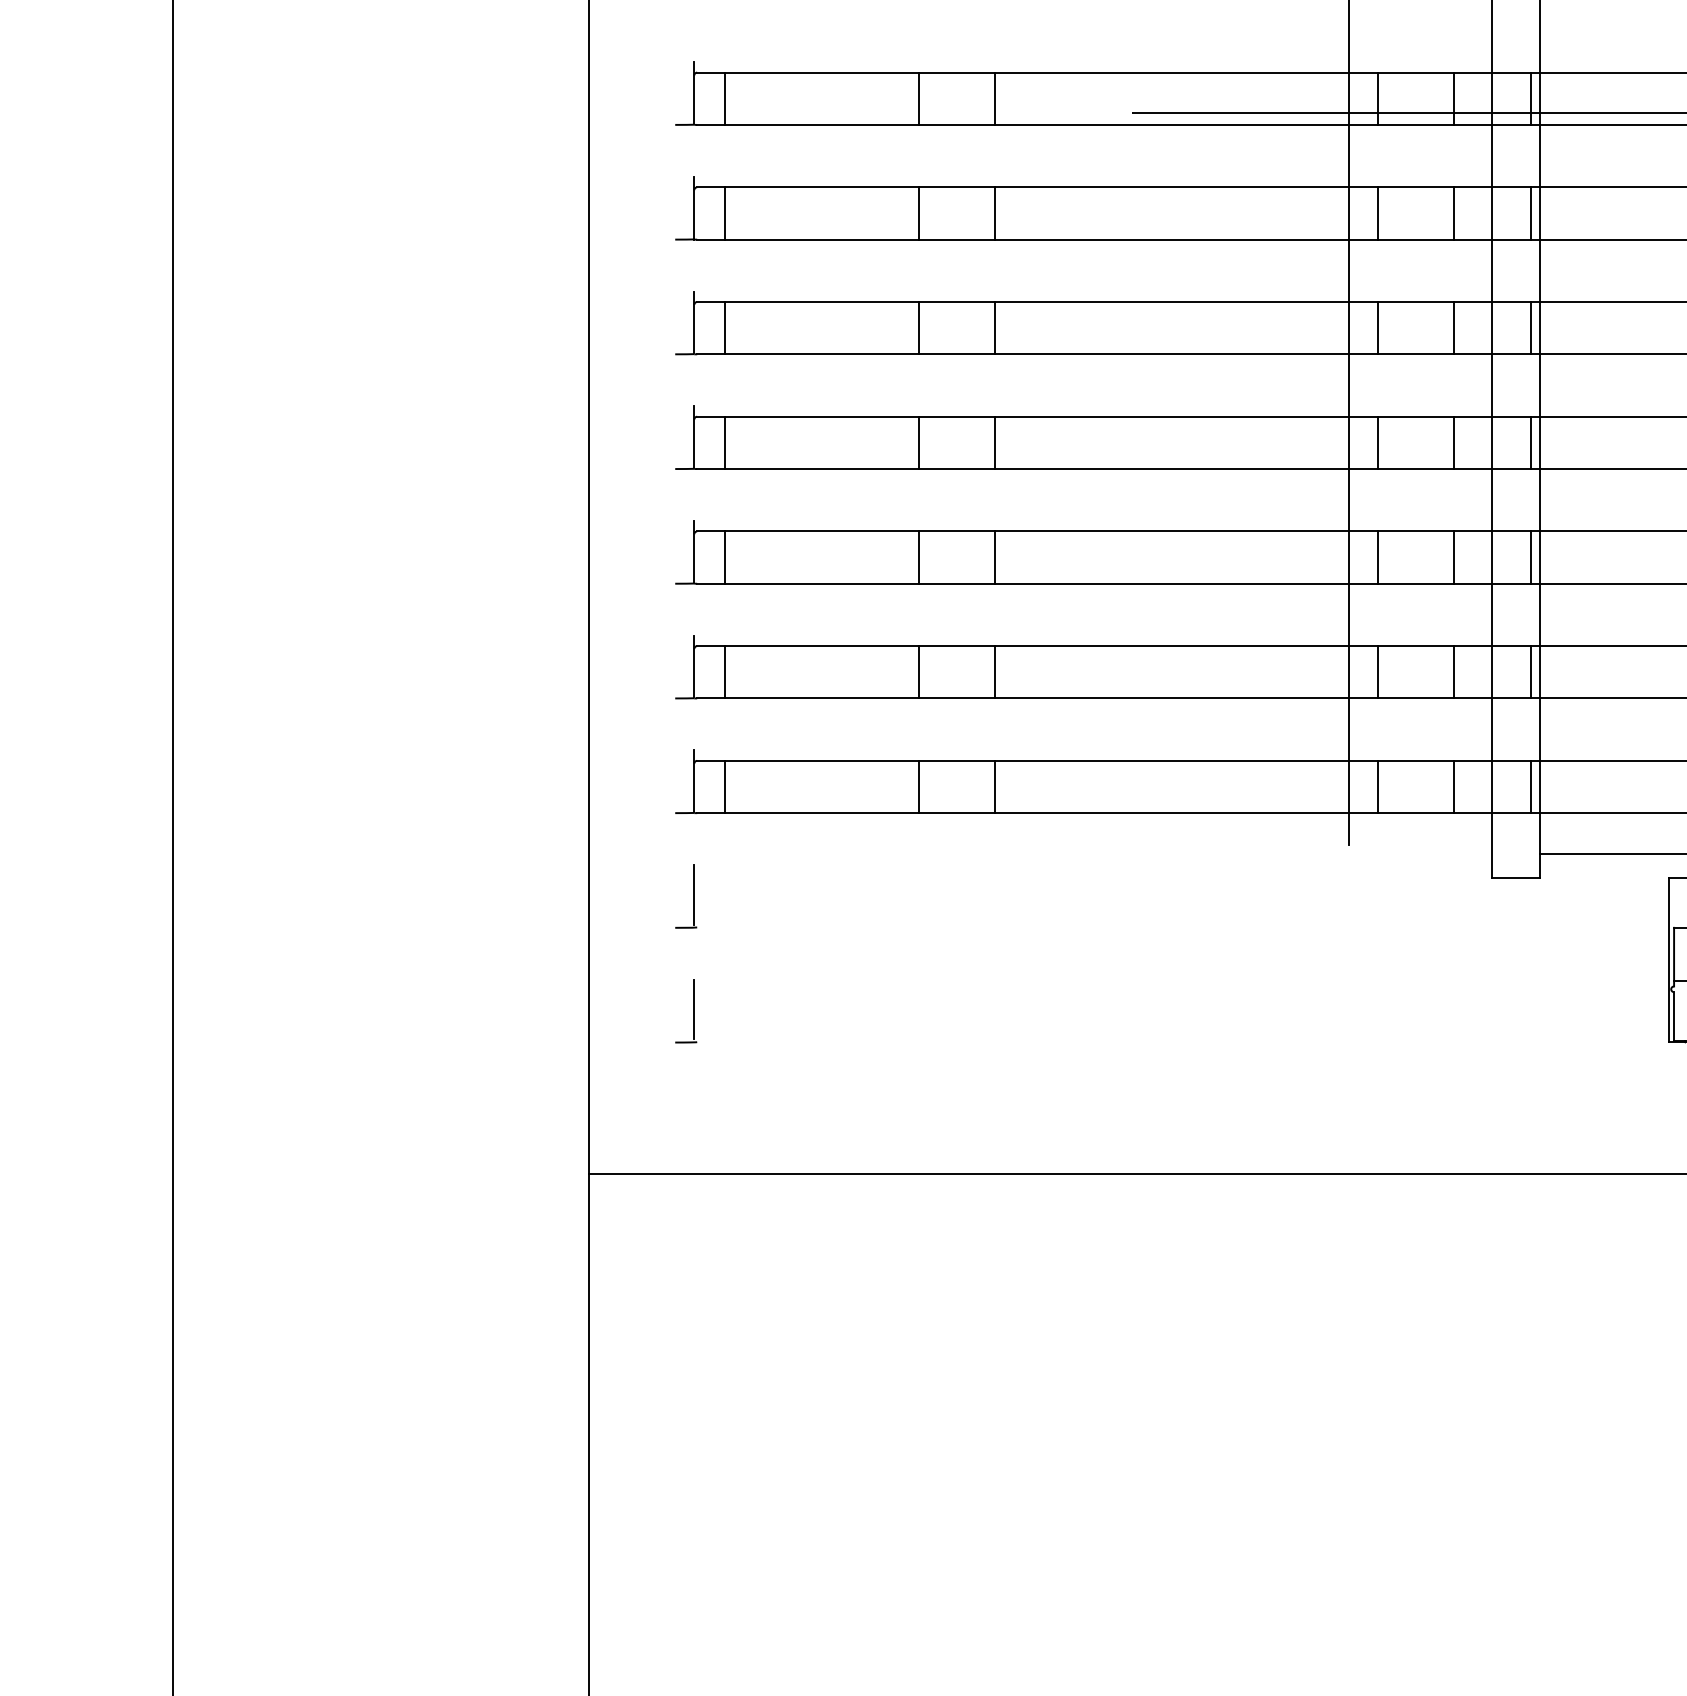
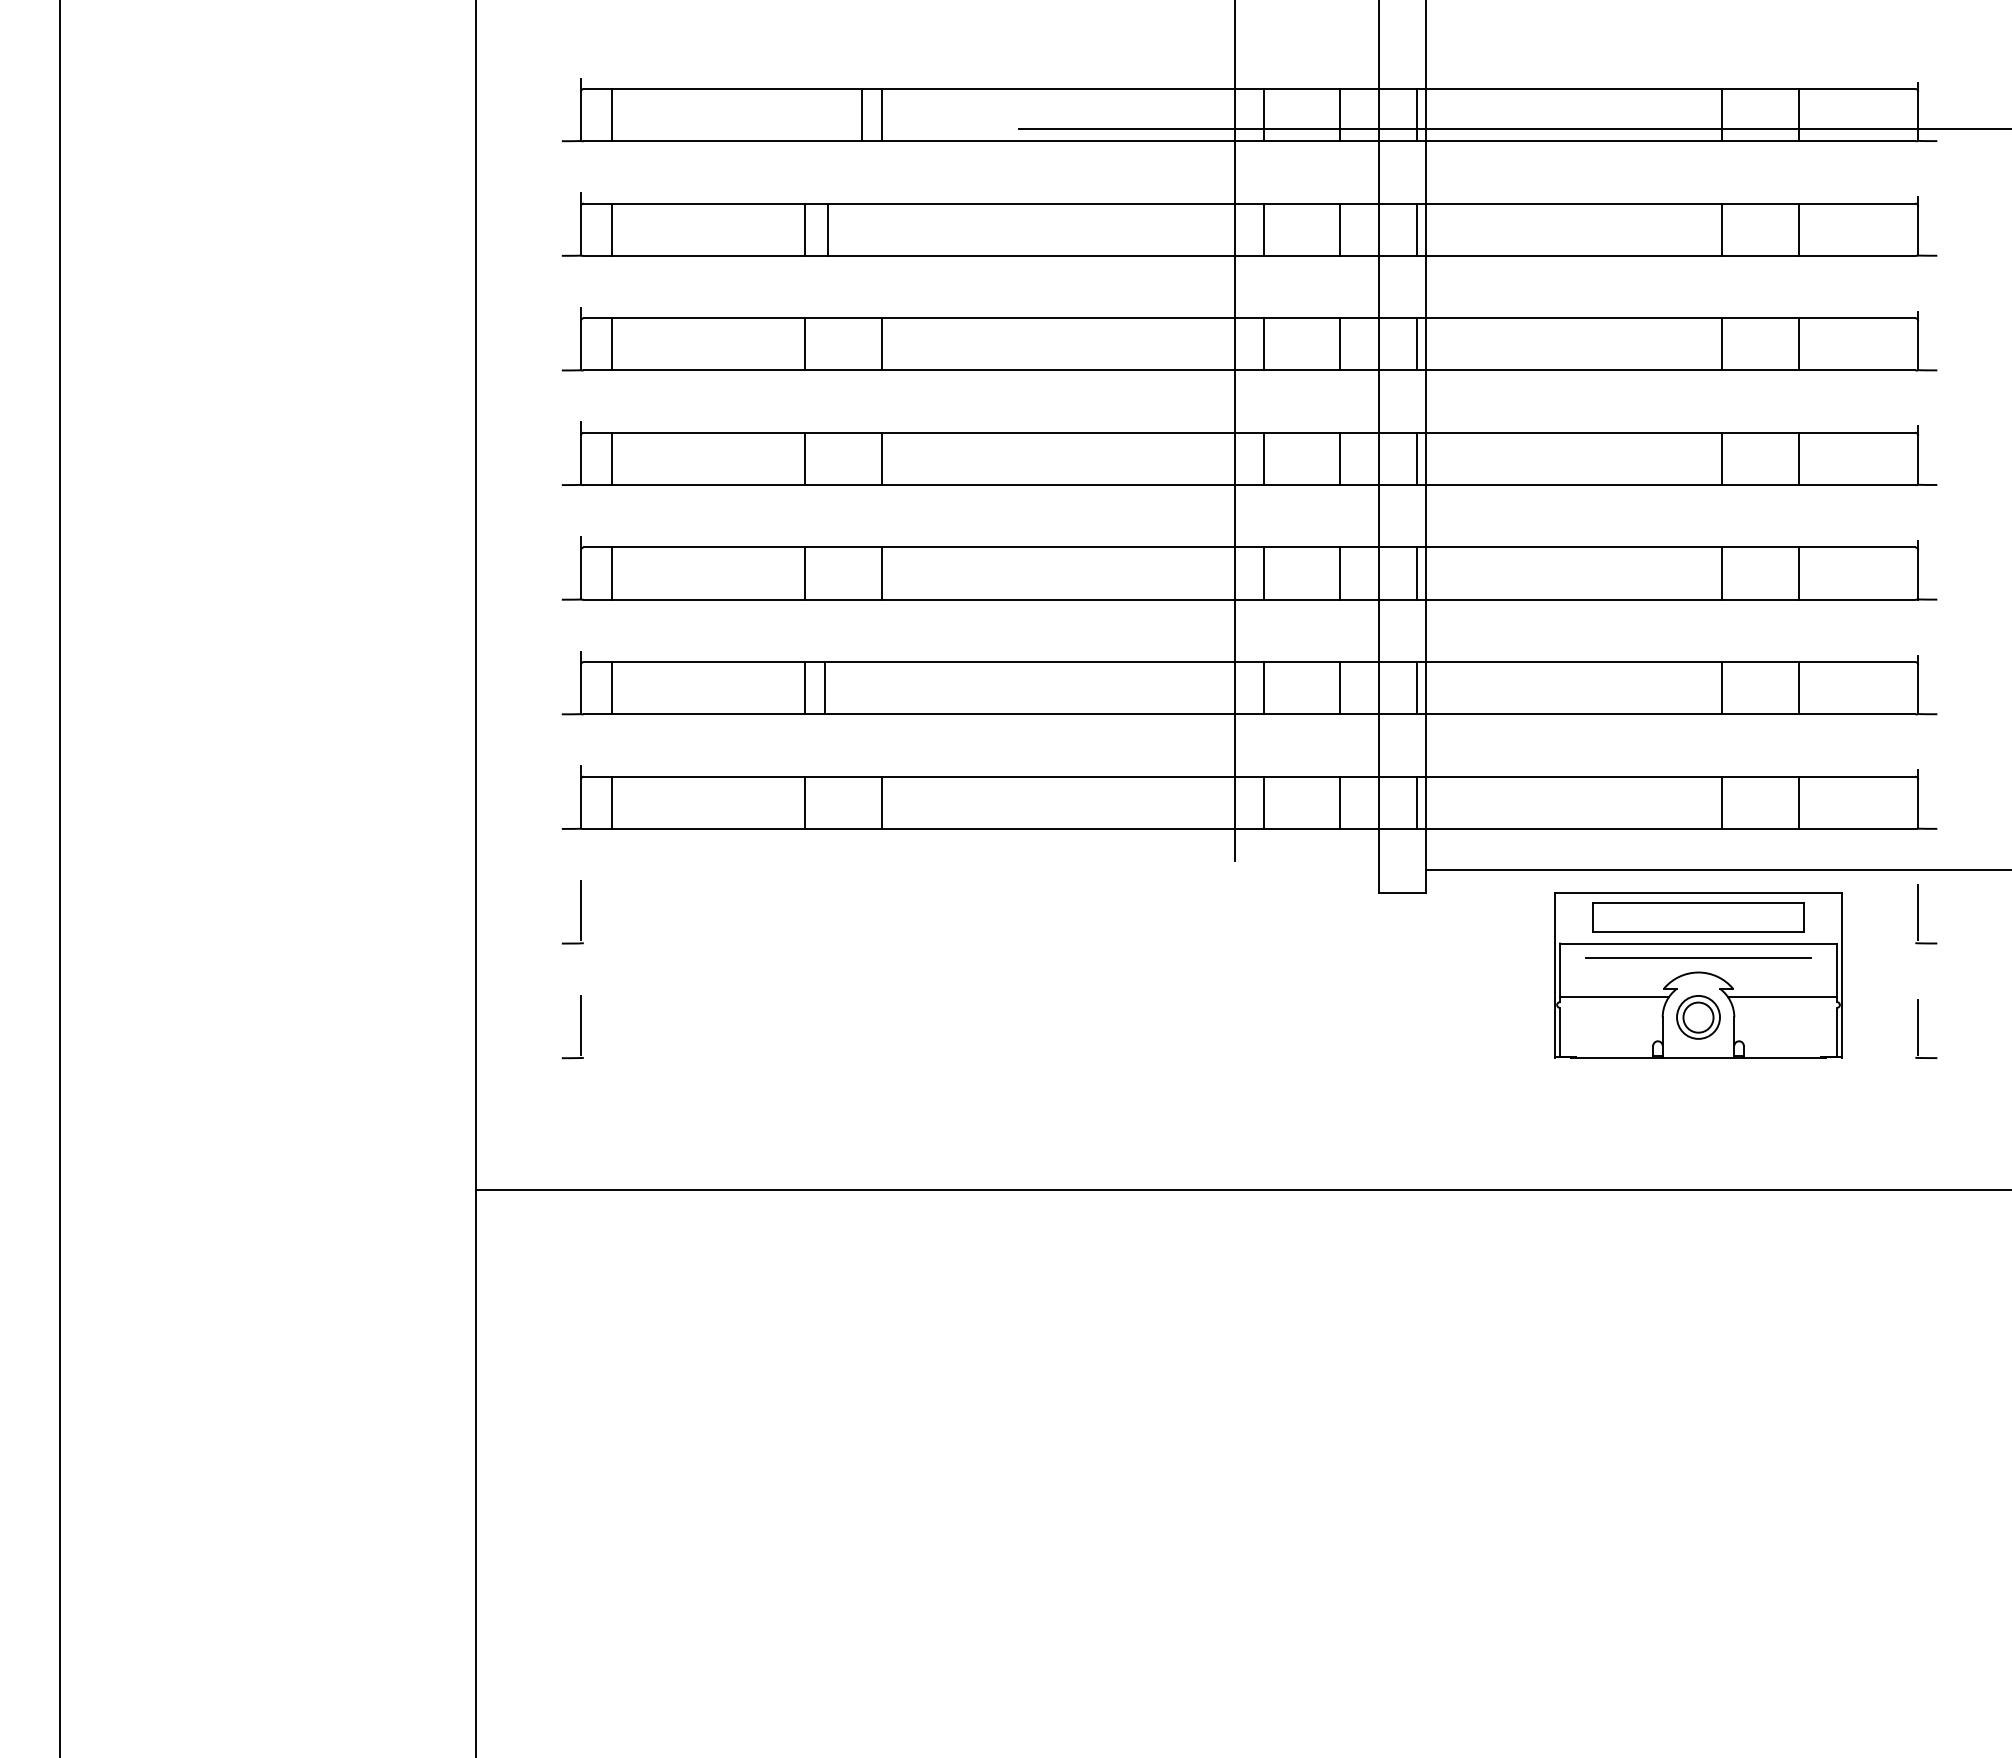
line: (919, 98) -> (862, 114), moved
line: (995, 213) -> (827, 229), moved
line: (995, 672) -> (824, 688), moved

